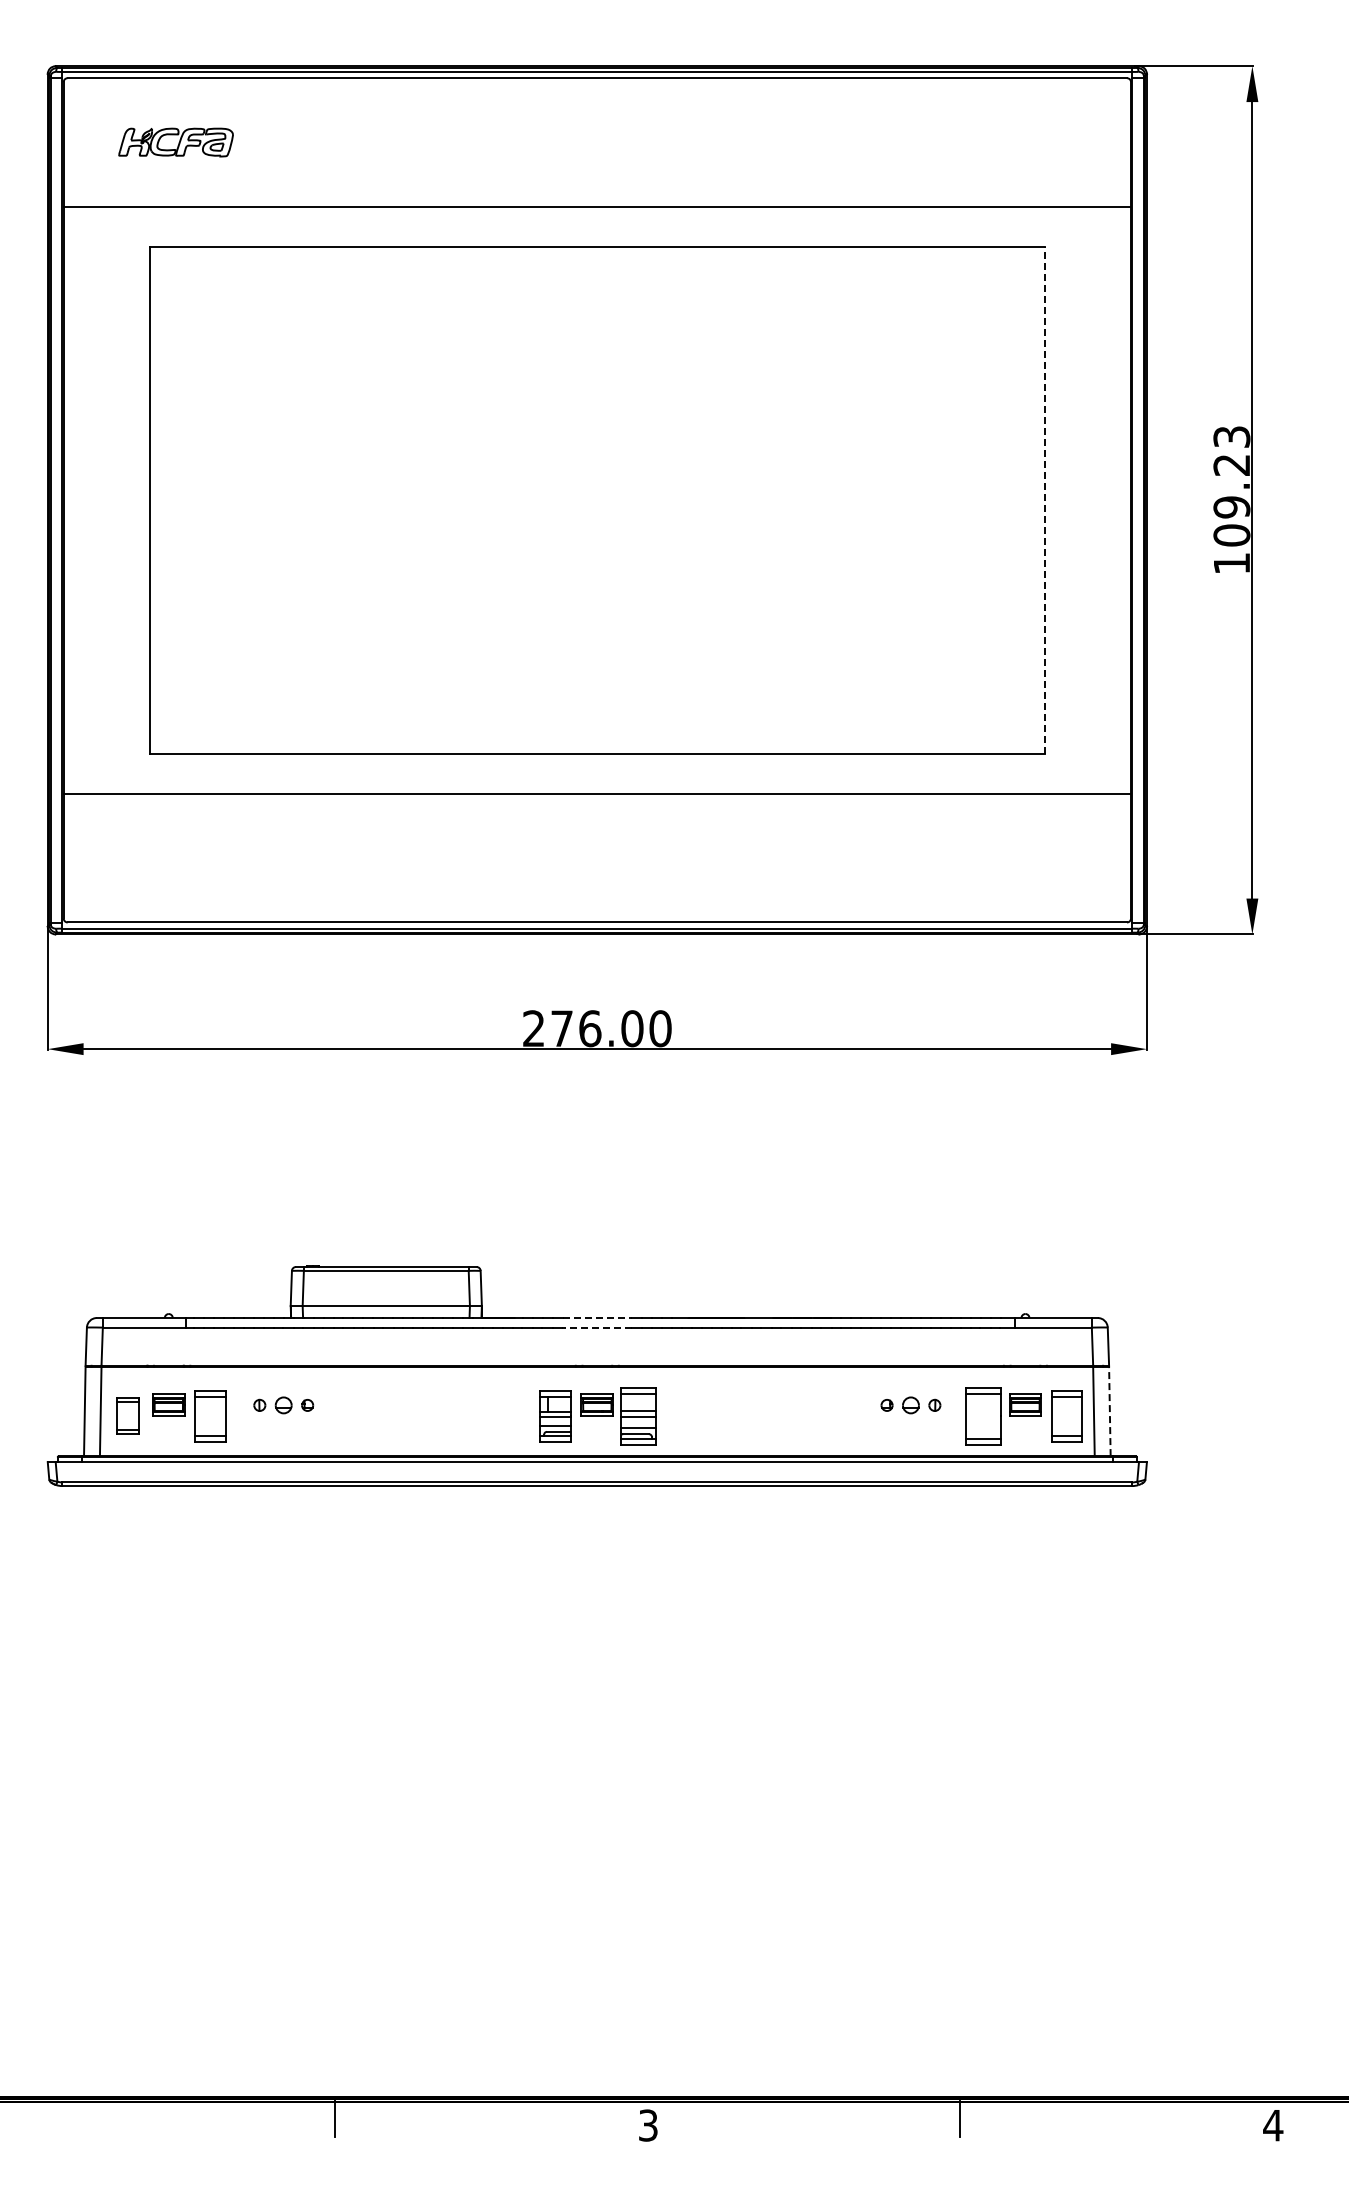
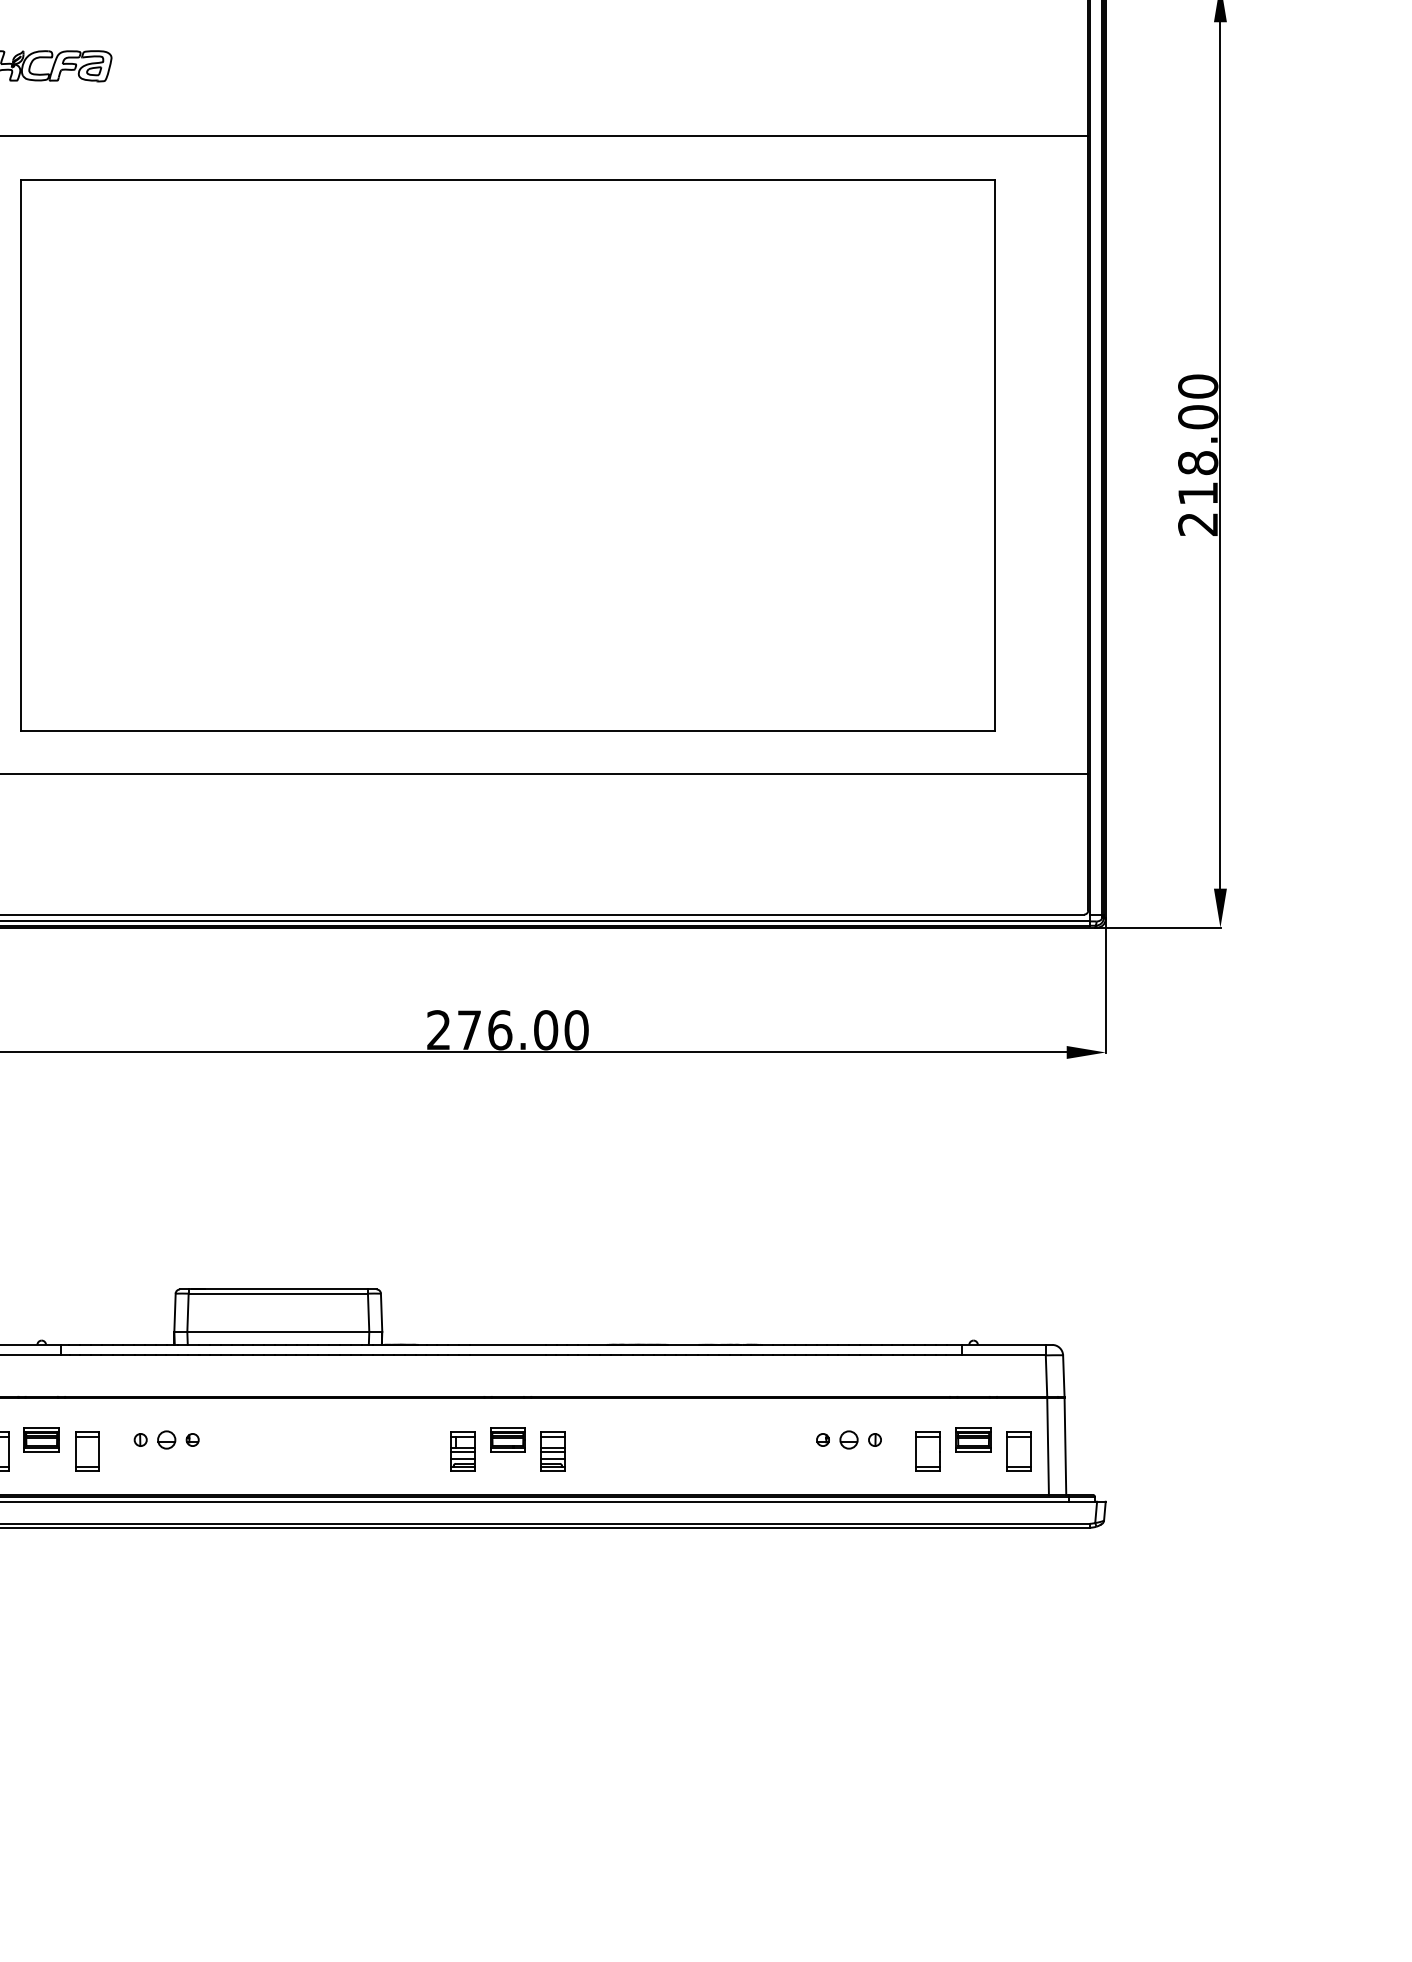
line: (1044, 499) -> (994, 454), dashed -> solid
text: (1231, 500) -> (1197, 455), 109.23 -> 218.00
line: (597, 1318) -> (508, 1345), dashed -> solid
line: (596, 1327) -> (506, 1355), dashed -> solid
line: (1109, 1411) -> (1065, 1446), dashed -> solid
part: (210, 1415) -> (87, 1450), size x0.71
part: (555, 1415) -> (462, 1450), size x0.71
part: (638, 1415) -> (552, 1450), size x0.62
part: (983, 1415) -> (927, 1450), size x0.62
part: (1066, 1415) -> (1018, 1450), size x0.71

